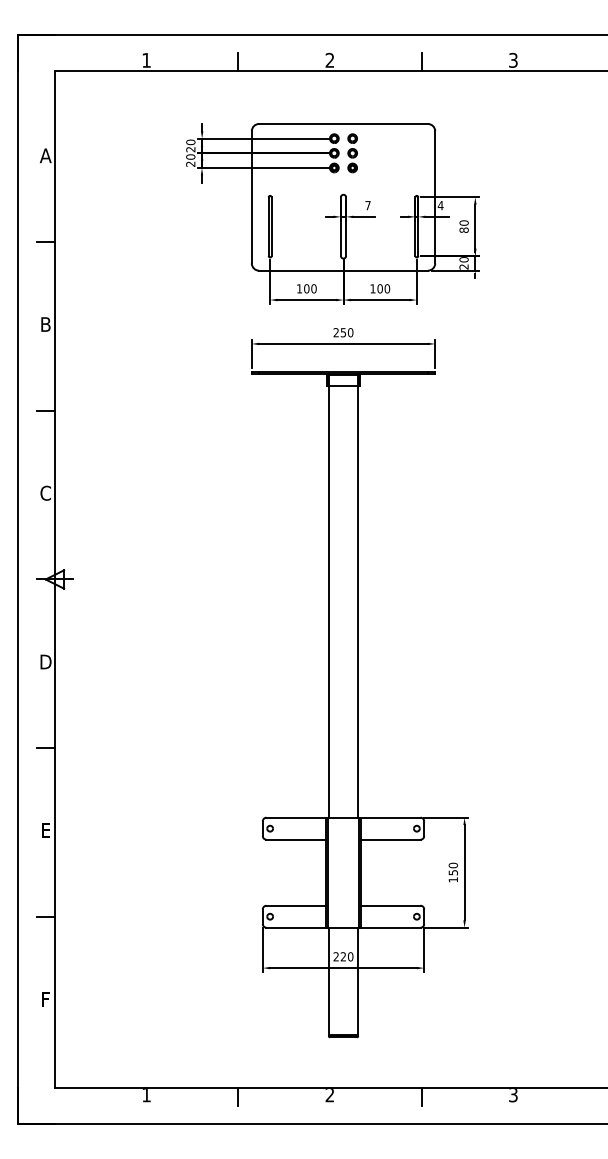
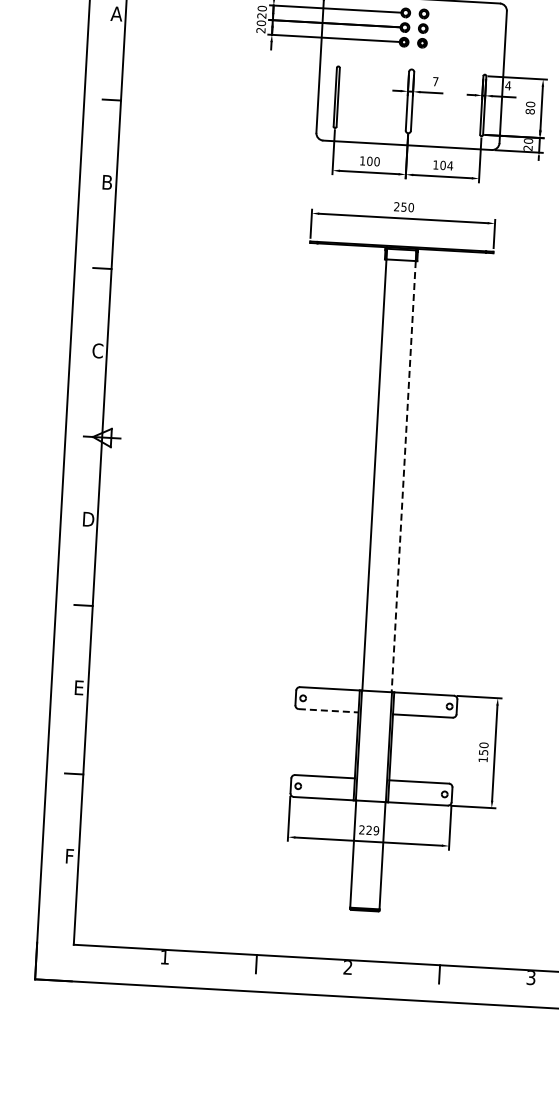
text: (387, 288) -> (450, 165), 100 -> 104
line: (358, 601) -> (404, 476), solid -> dashed
line: (296, 839) -> (328, 710), solid -> dashed
text: (350, 956) -> (376, 830), 220 -> 229

